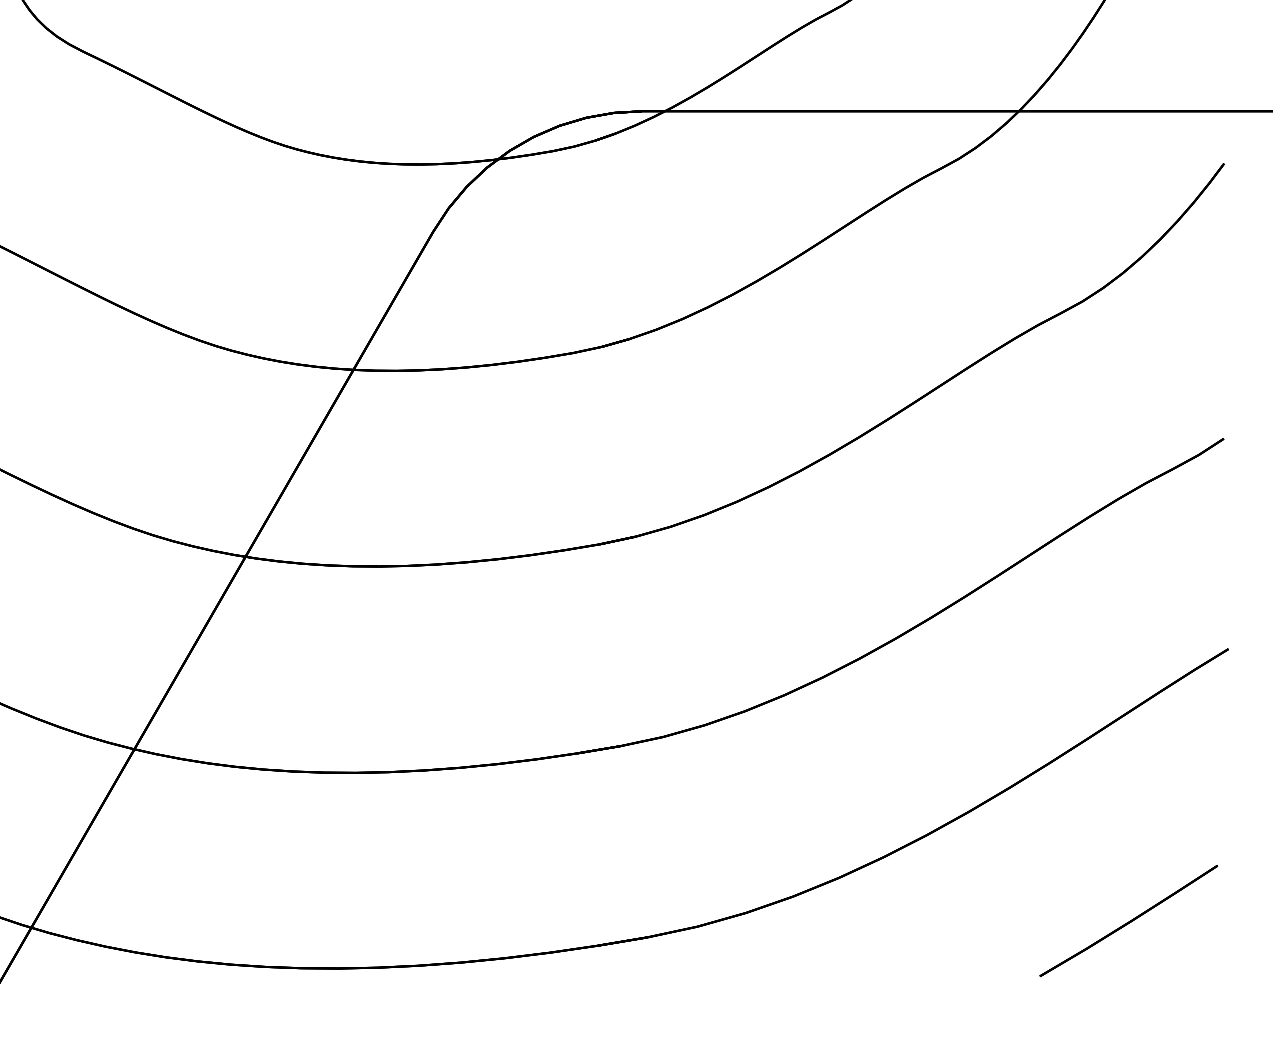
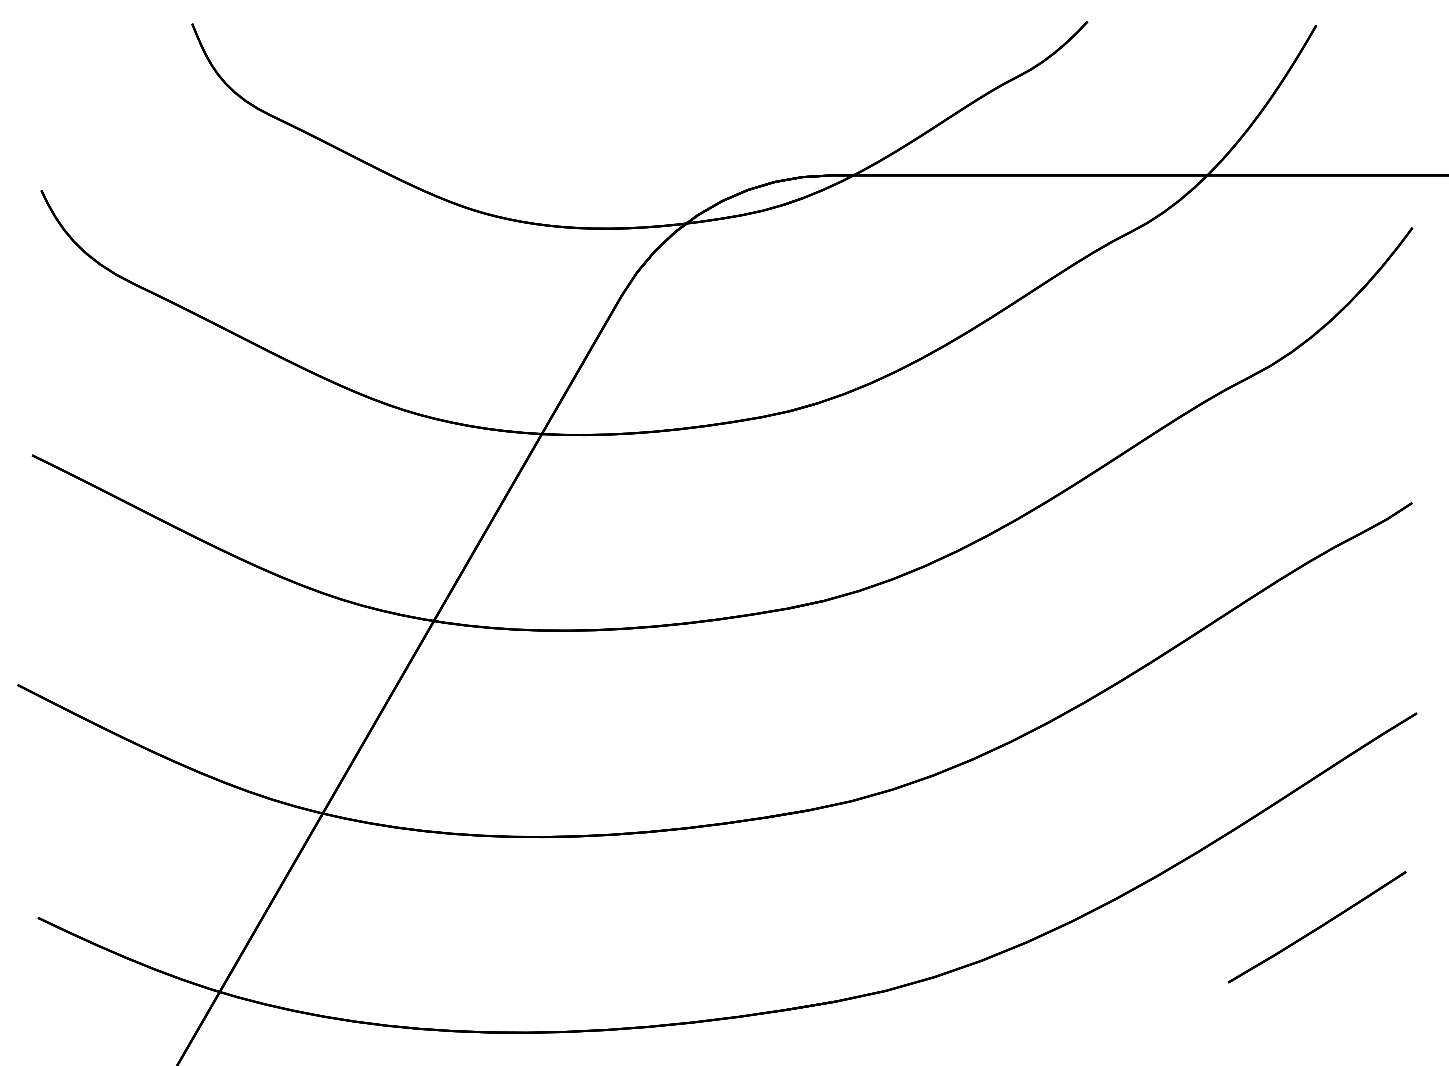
part: (1128, 921) -> (1316, 927), moved

